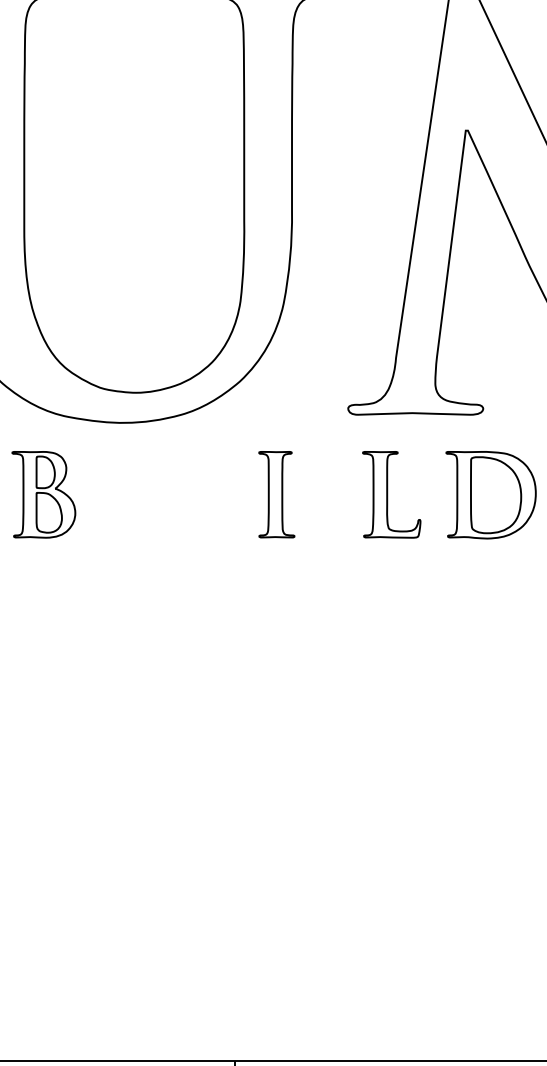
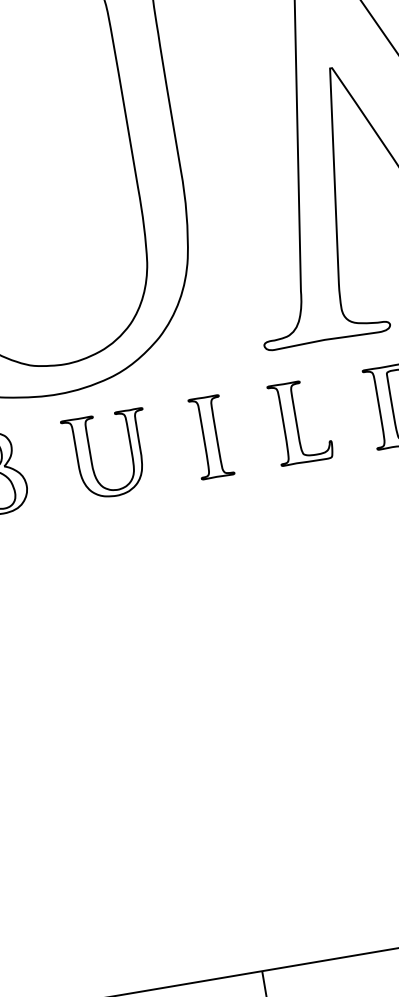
part: (391, 494) -> (300, 421), moved
part: (148, 495) -> (92, 458), added

